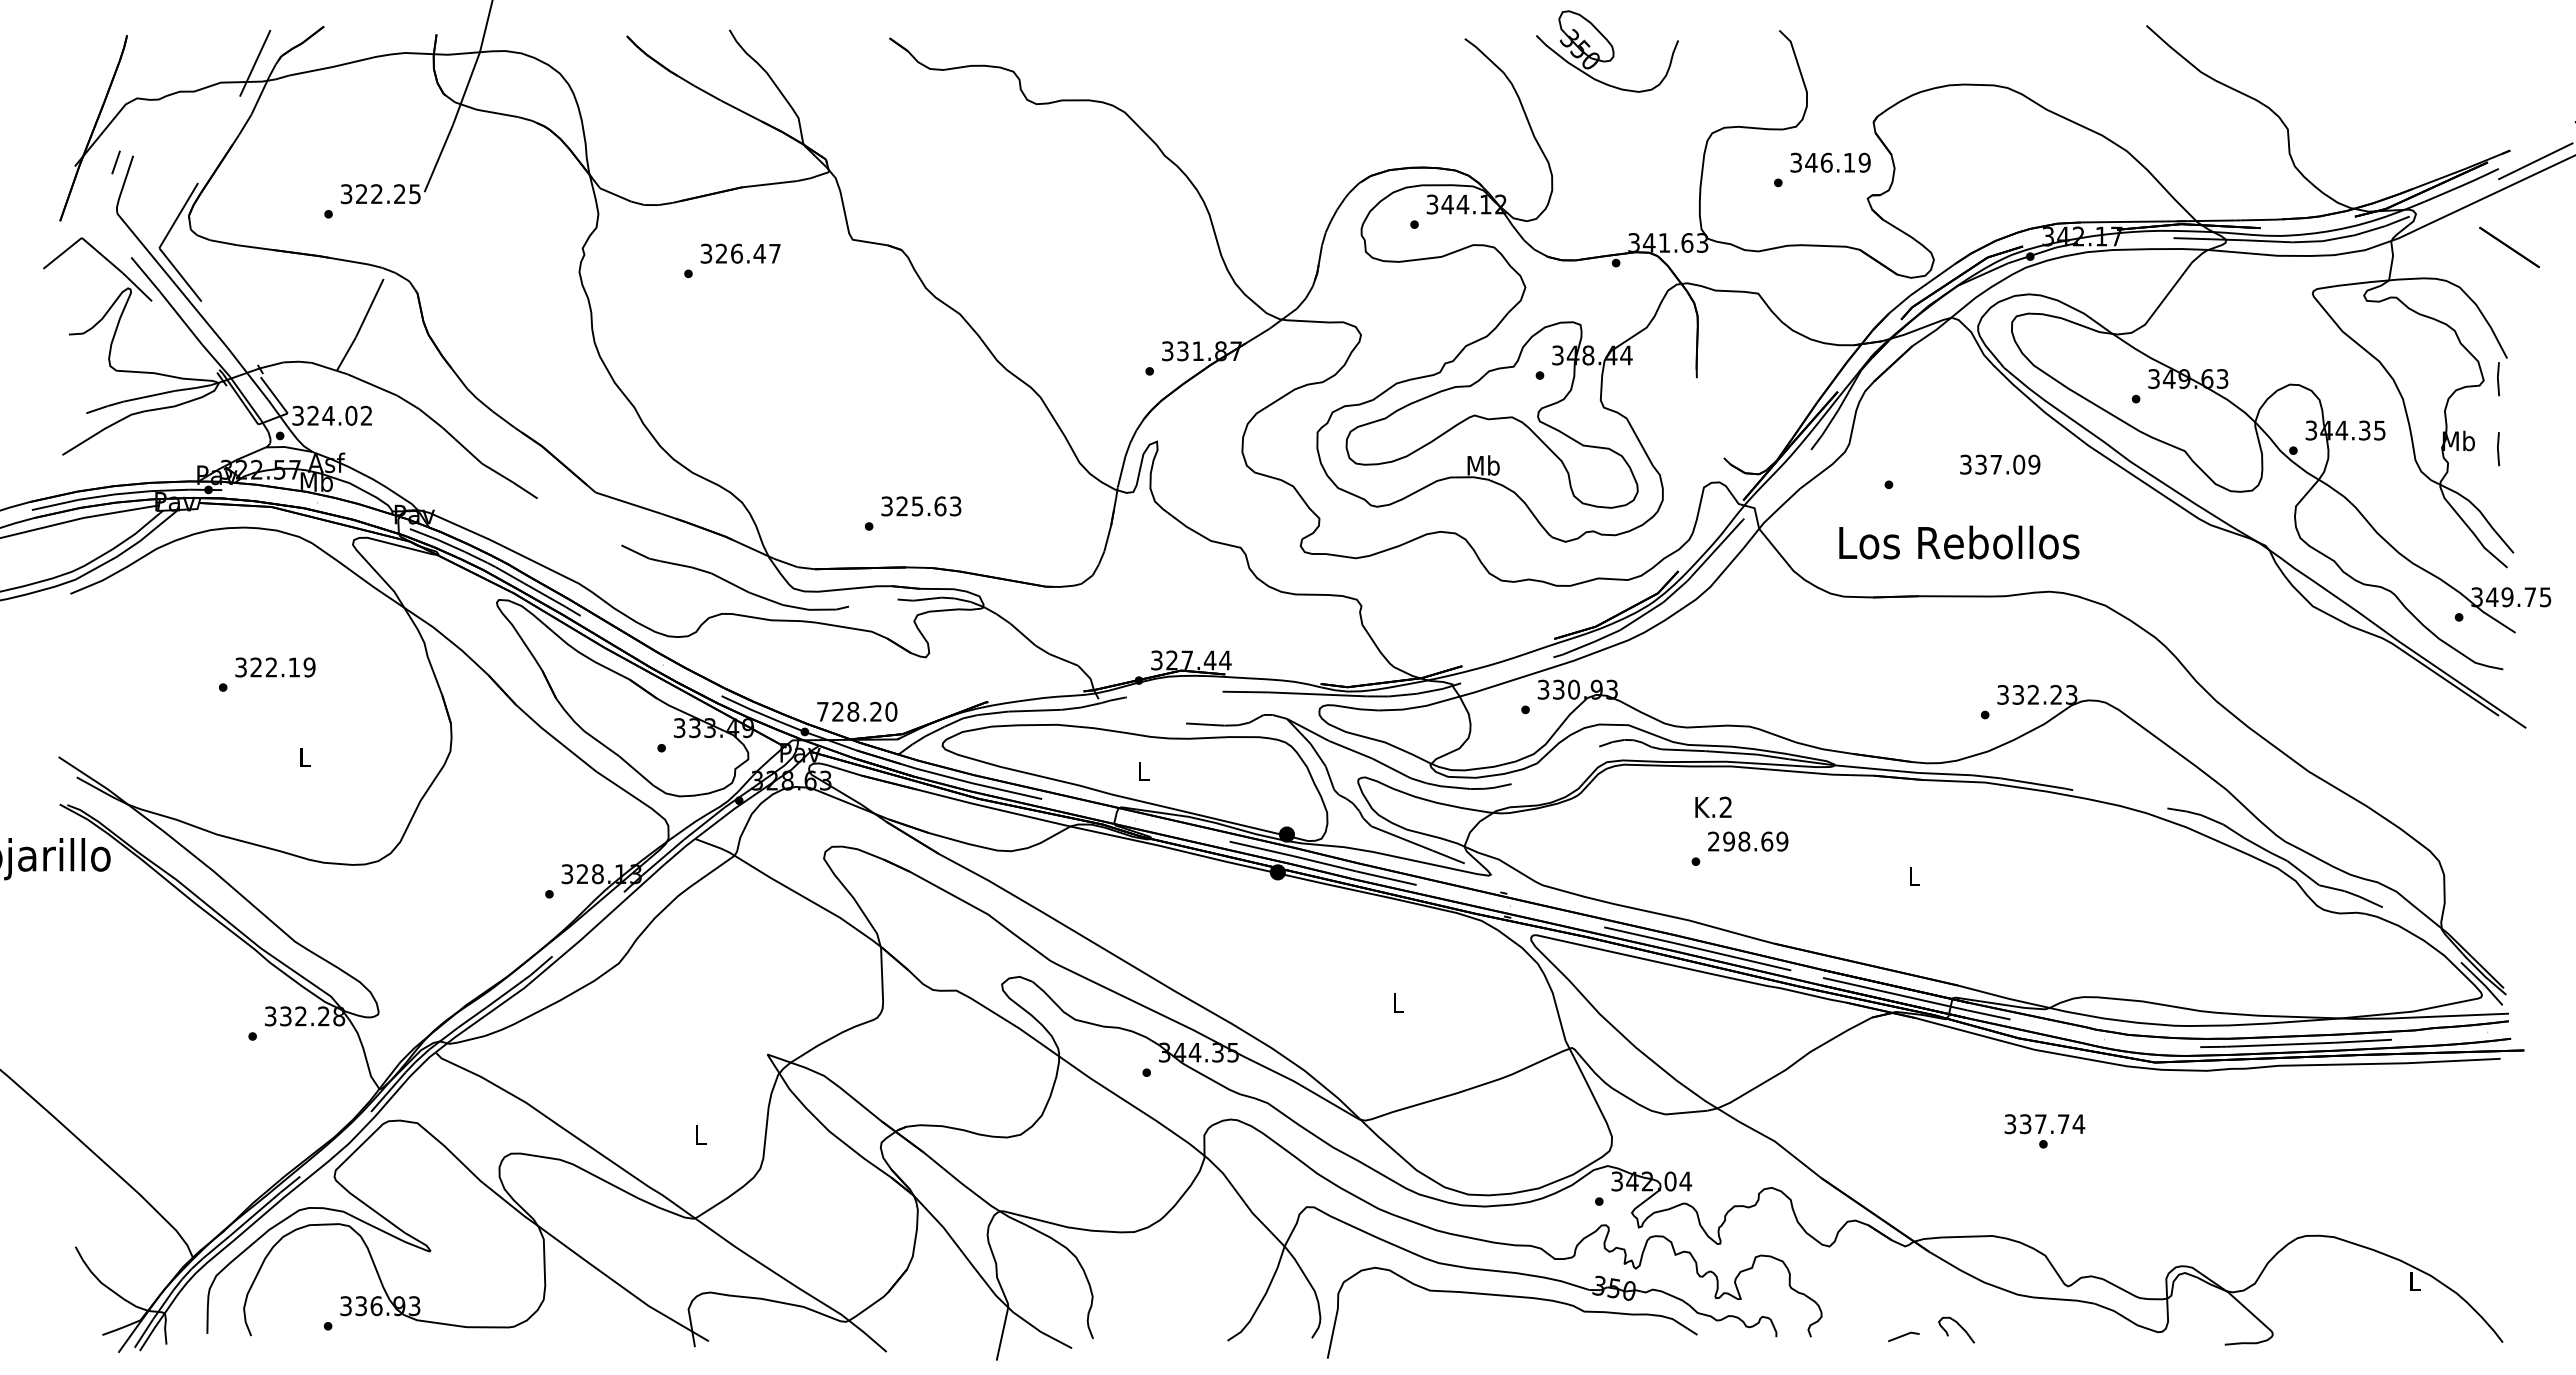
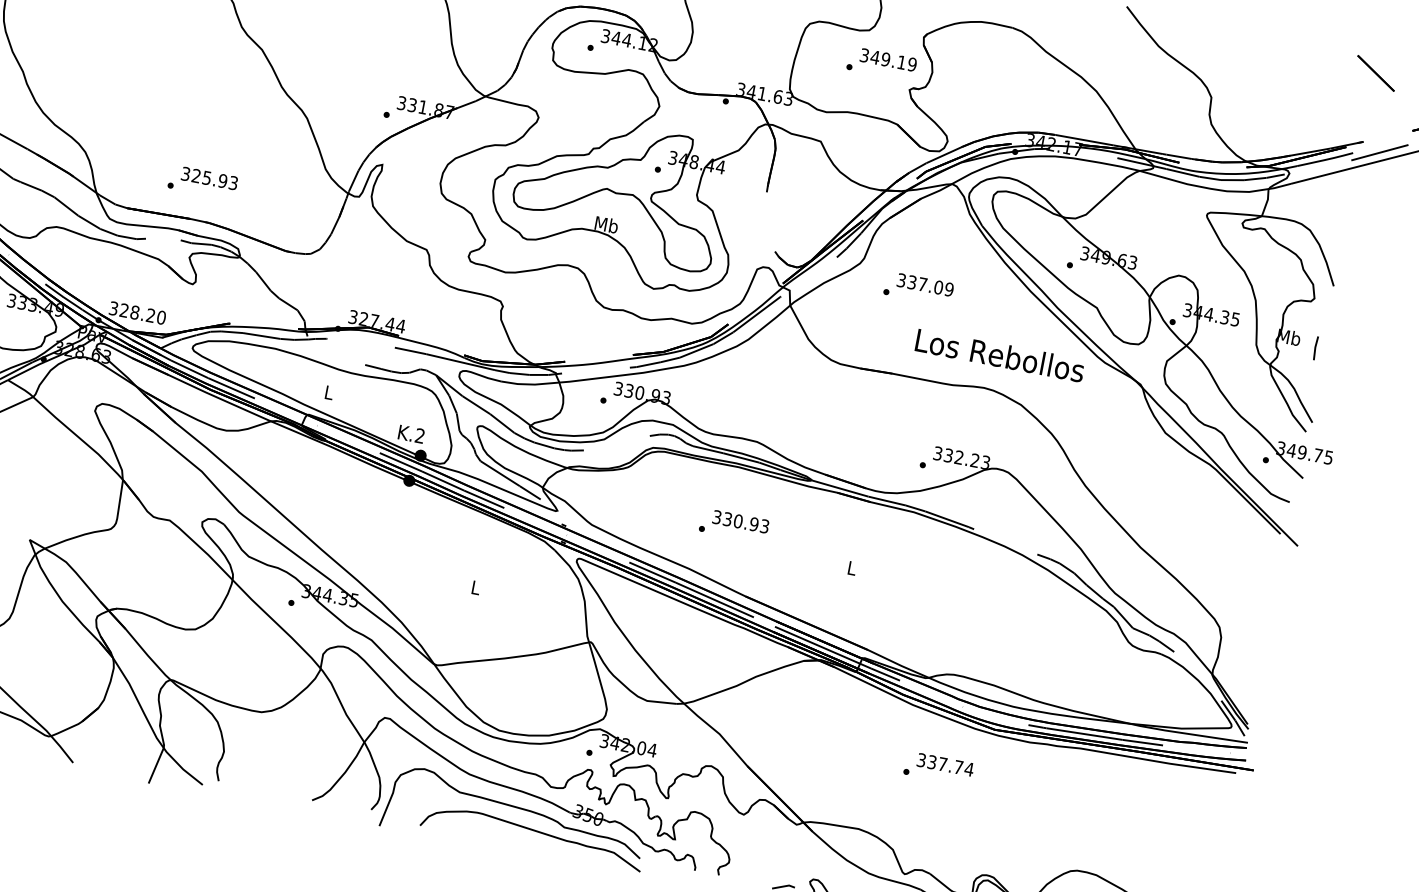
text: (1826, 162) -> (885, 59), 346.19 -> 349.19
line: (2509, 247) -> (1376, 73), moved
line: (2498, 379) -> (1324, 299), removed
text: (2000, 464) -> (925, 284), moved
text: (940, 506) -> (222, 181), 325.63 -> 325.93
text: (1959, 542) -> (1000, 355), moved
text: (822, 711) -> (113, 308), 728.20 -> 328.20
text: (1713, 806) -> (411, 433), moved
text: (1748, 841) -> (741, 521), 298.69 -> 330.93
text: (2044, 1124) -> (945, 765), moved
curve: (1546, 1325) -> (536, 832), added

